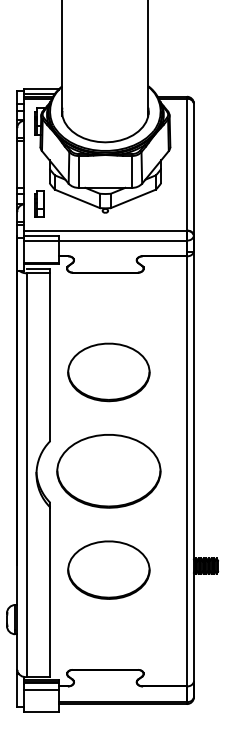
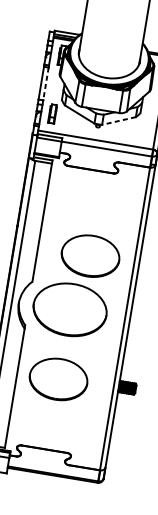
line: (23, 164) -> (45, 83), solid -> dashed
line: (132, 199) -> (118, 121), solid -> dashed
part: (108, 372) -> (90, 256), moved

